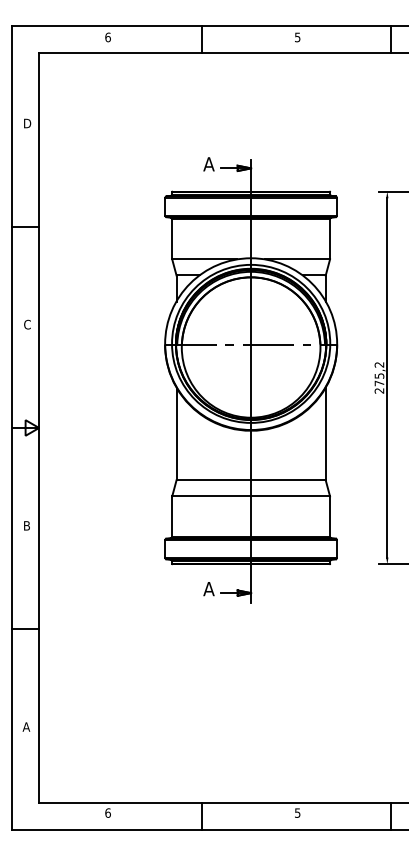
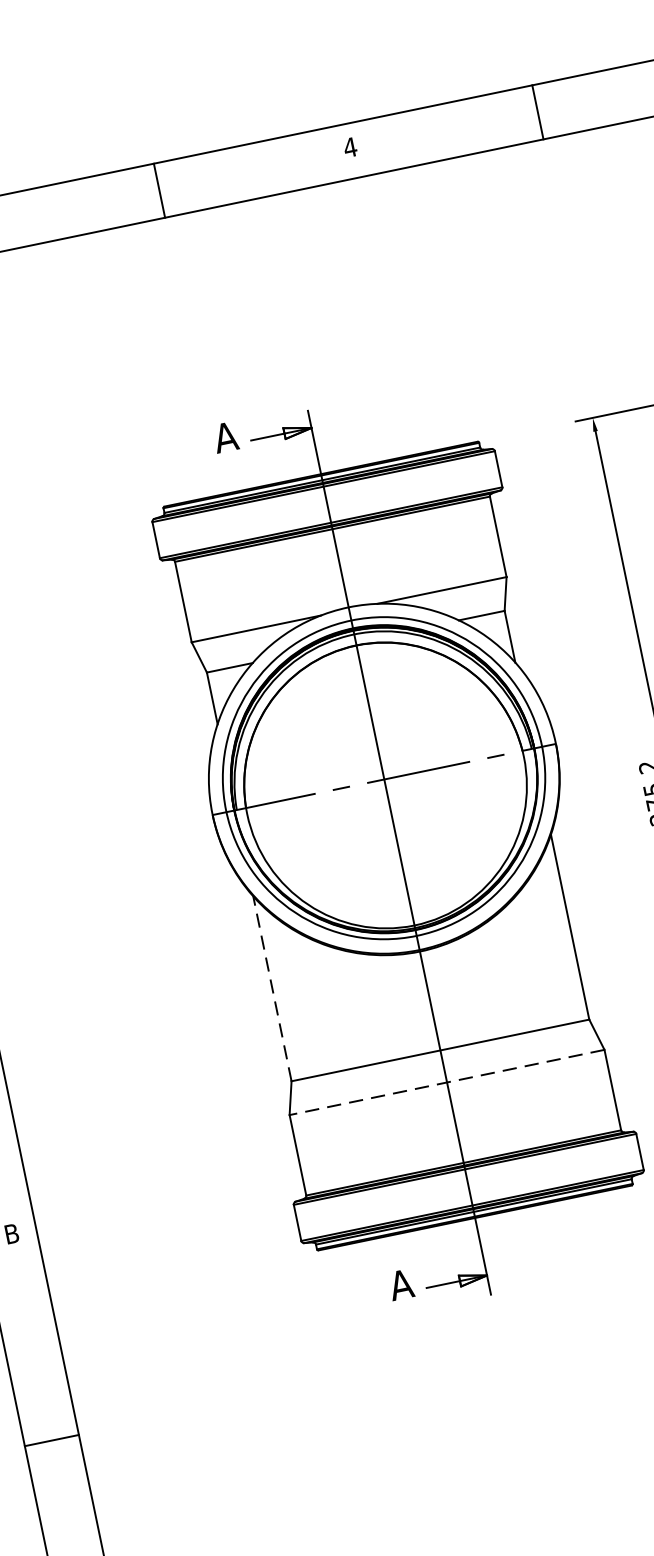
text: (297, 37) -> (349, 147), 5 -> 4
line: (176, 433) -> (272, 987), solid -> dashed
line: (251, 496) -> (447, 1082), solid -> dashed

